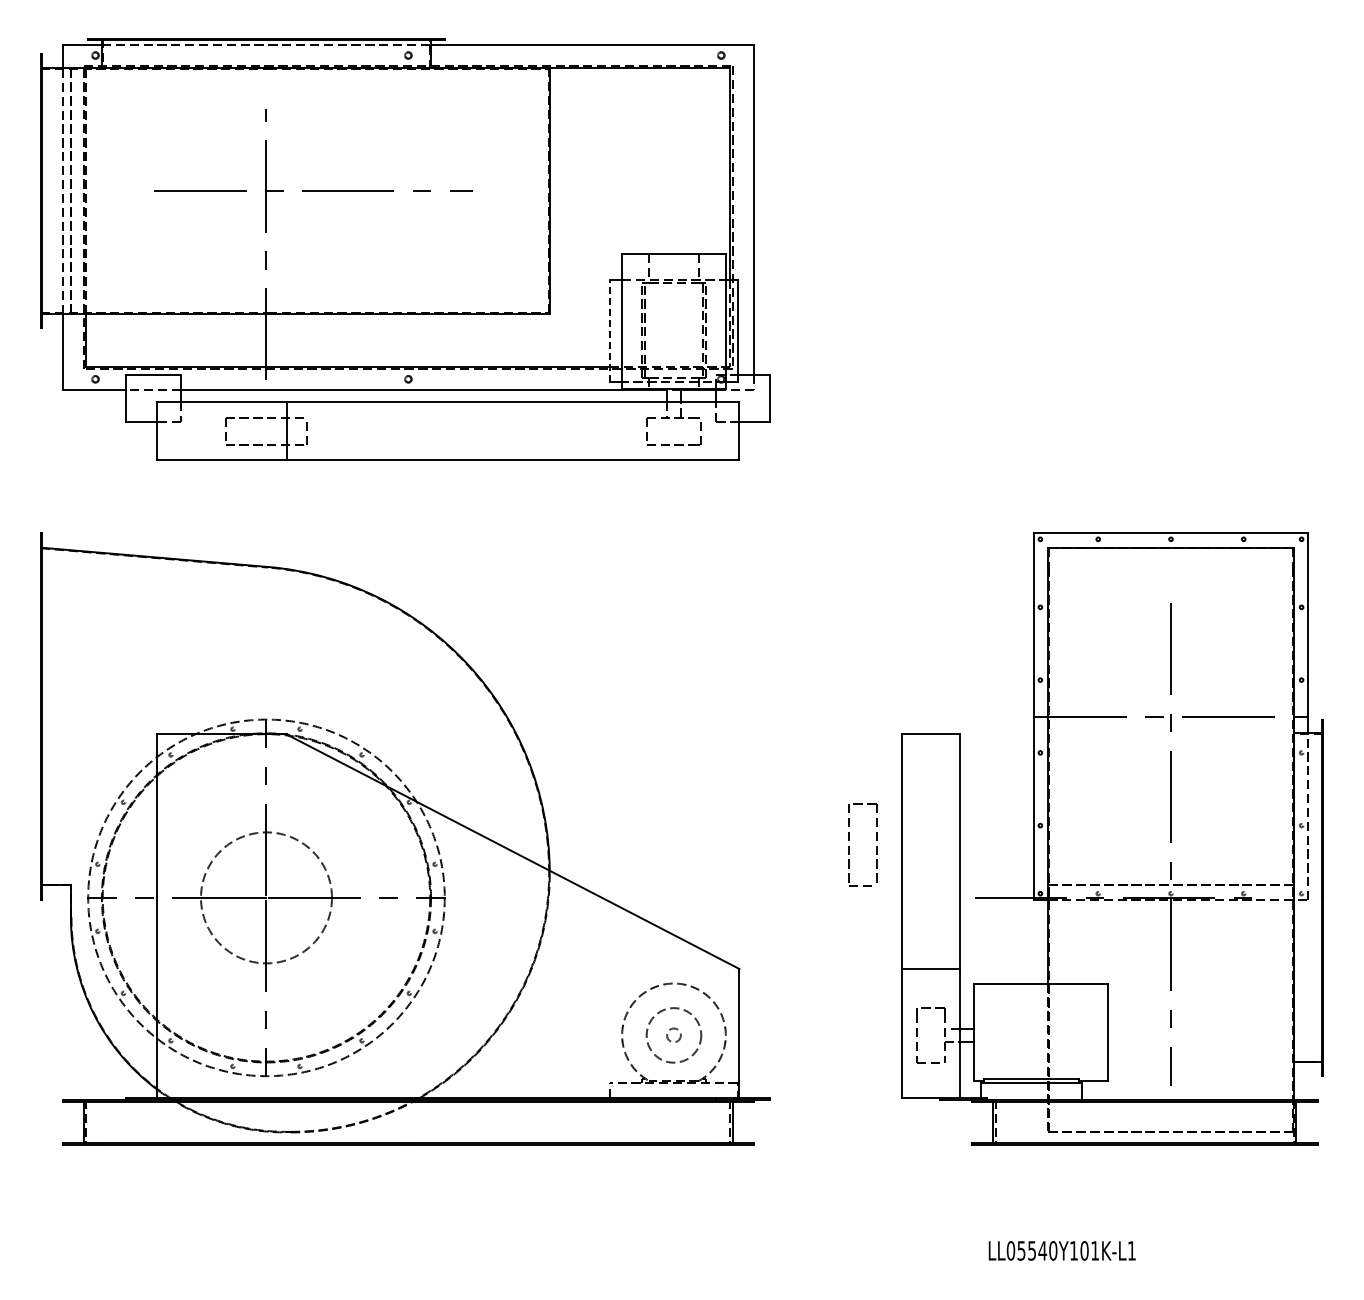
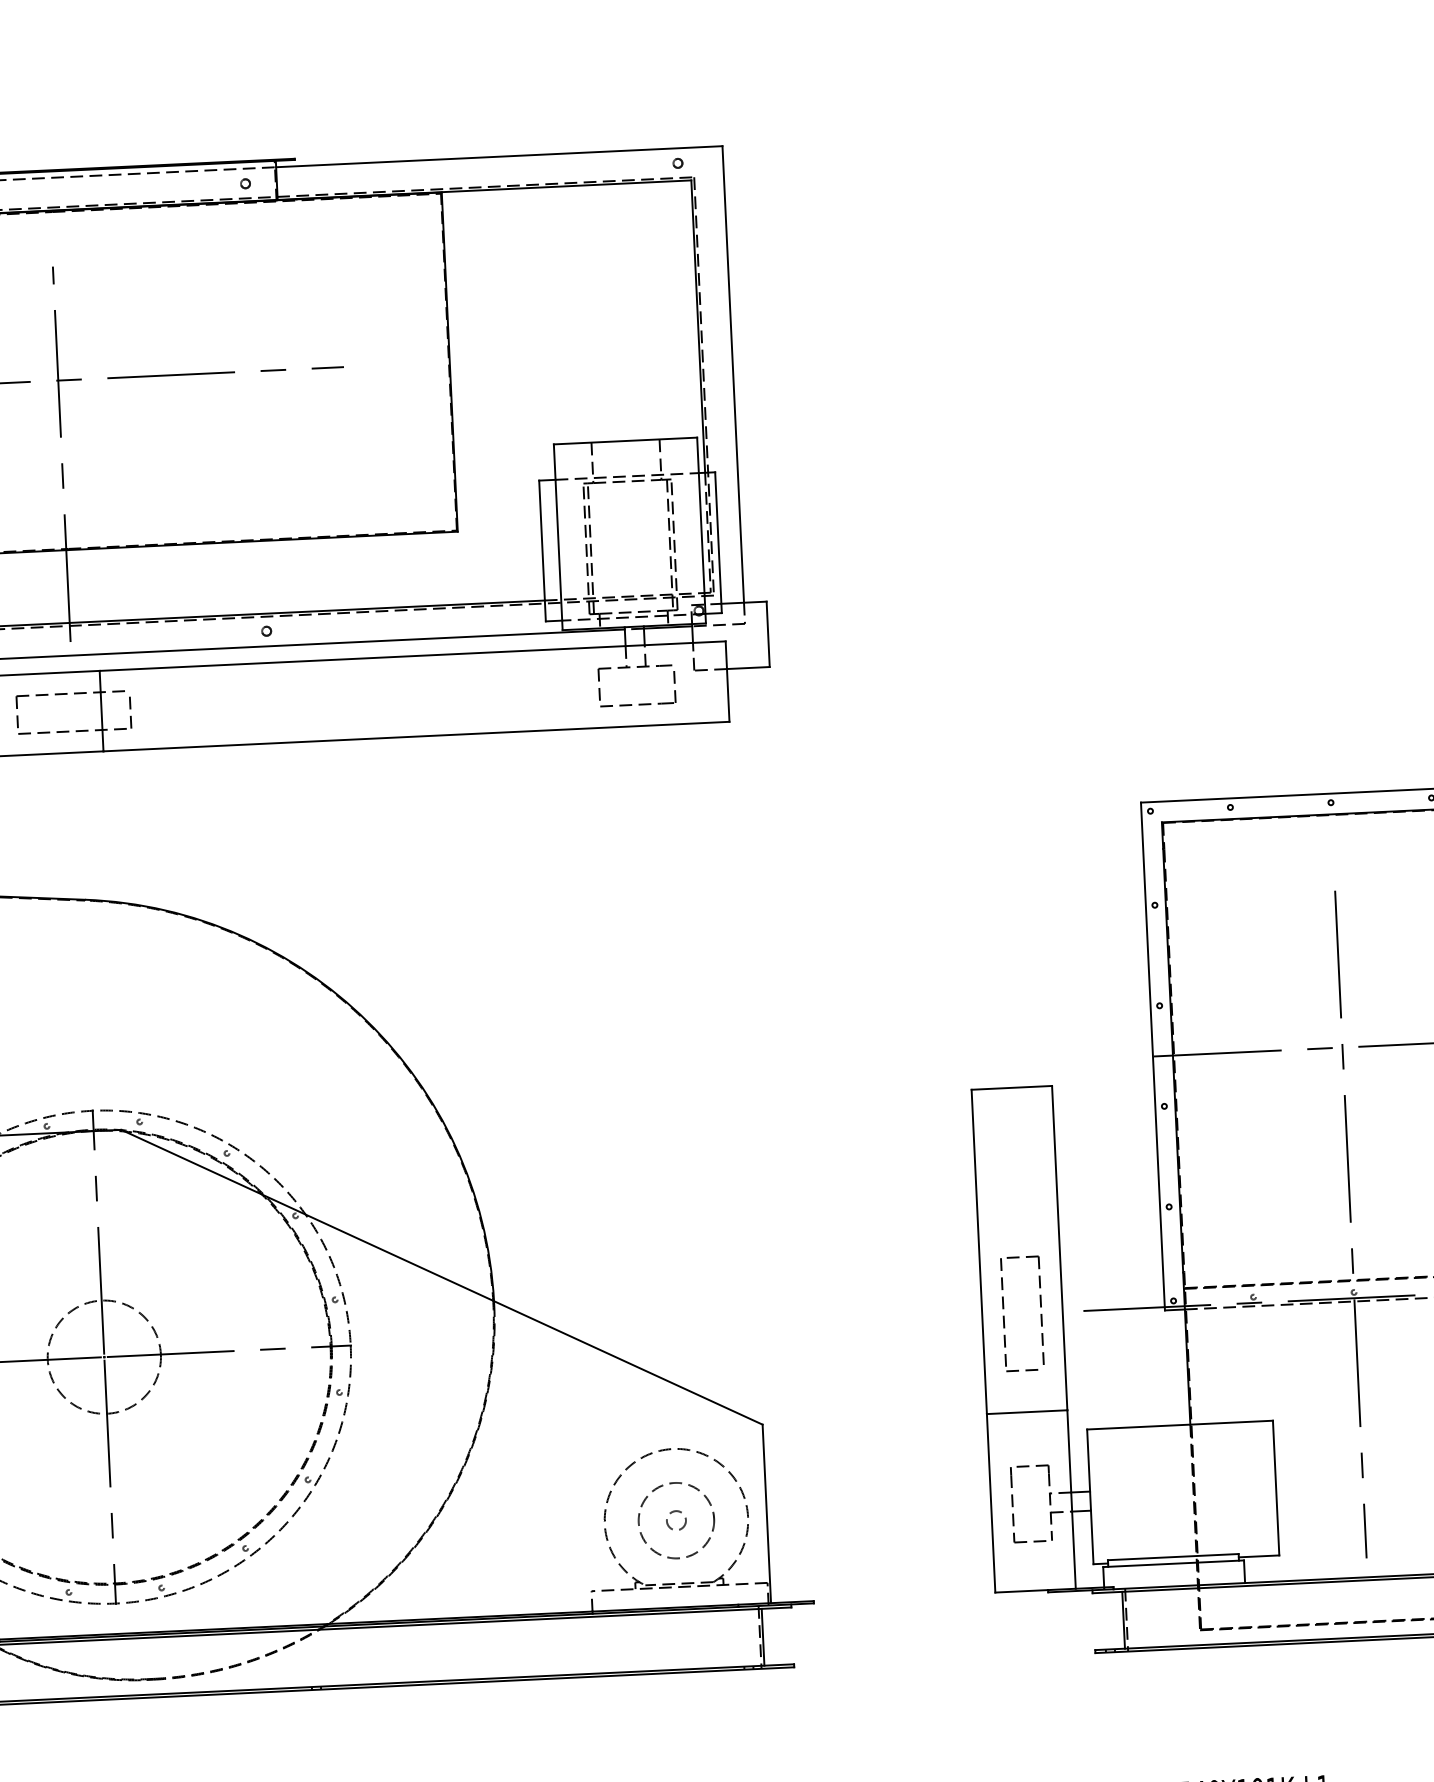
line: (610, 330) -> (542, 550), dashed -> solid
part: (849, 846) -> (1004, 1316), moved
circle: (266, 897) -> (104, 1356), size x0.62

